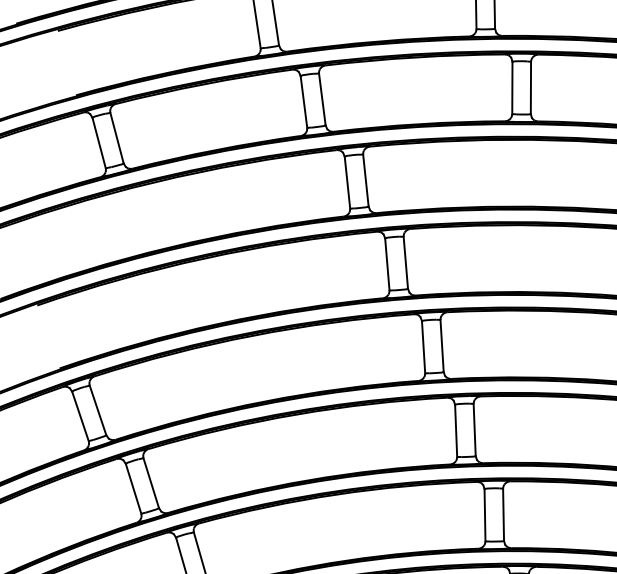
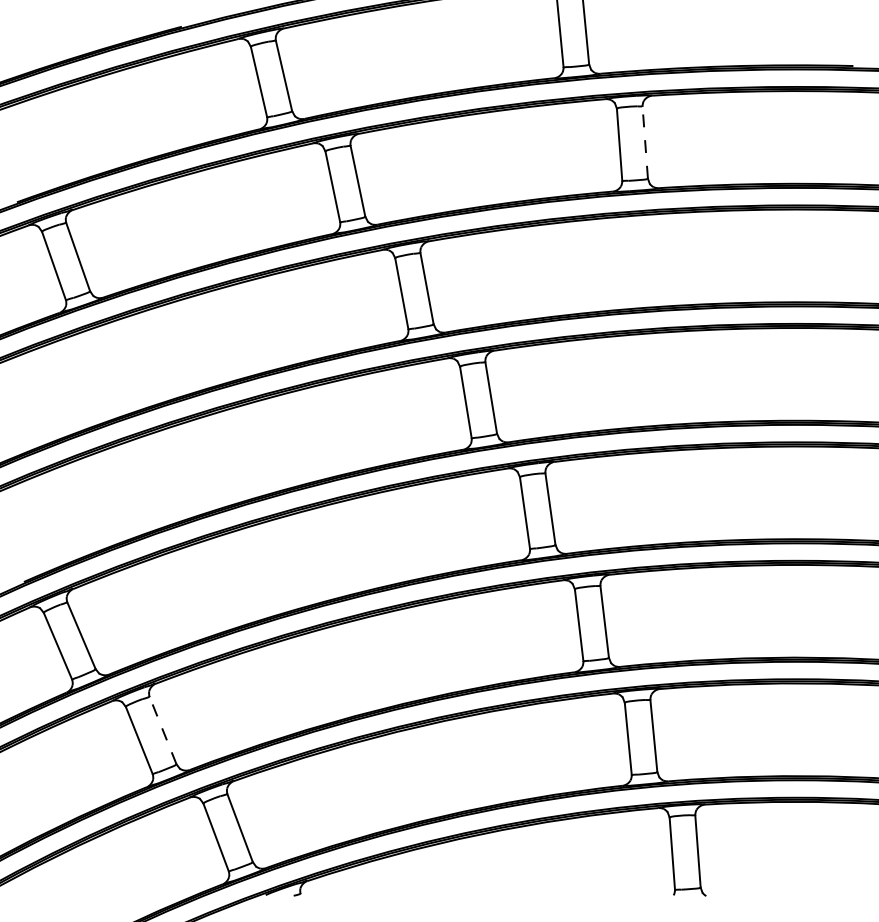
line: (531, 87) -> (645, 142), solid -> dashed
line: (150, 483) -> (162, 730), solid -> dashed

